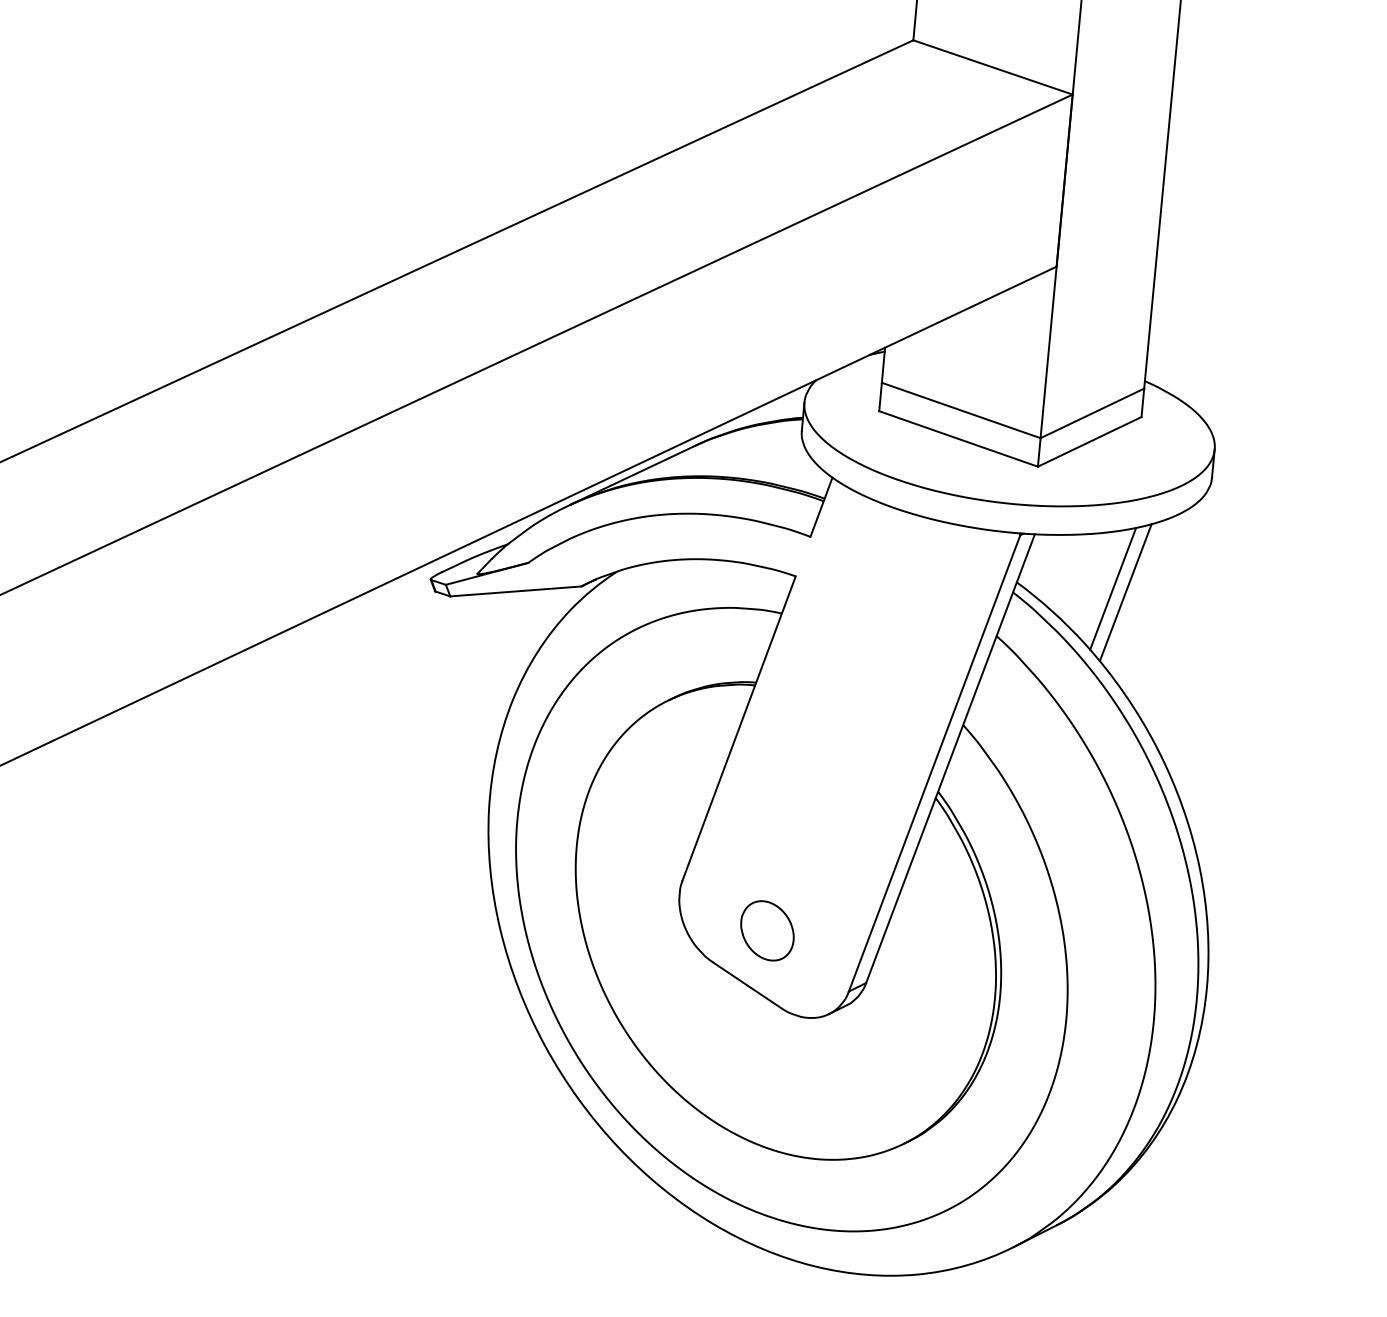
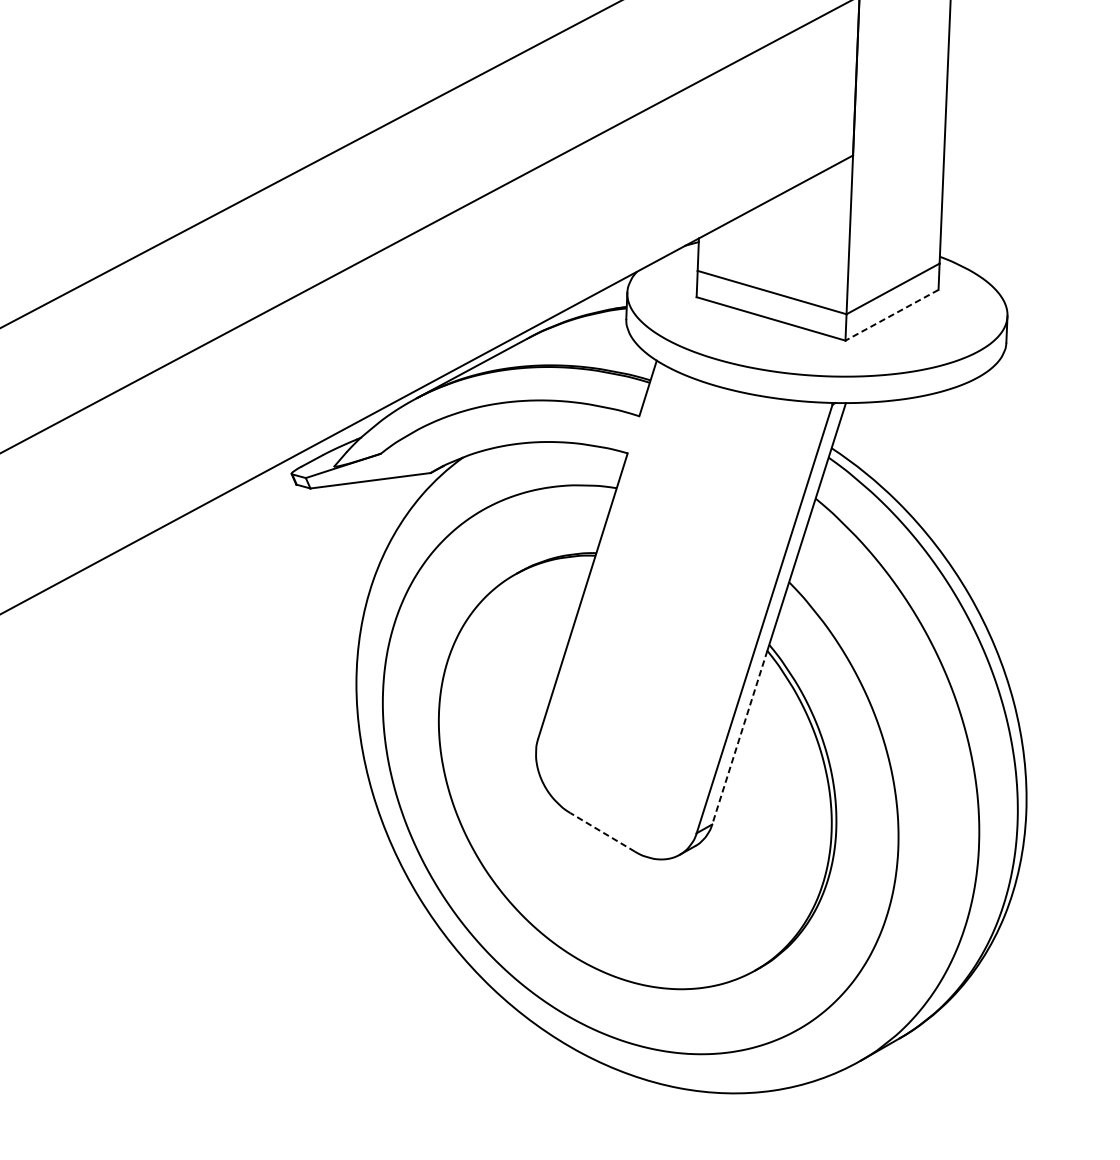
line: (1089, 442) -> (891, 315), solid -> dashed
line: (1113, 588) -> (920, 449), removed
line: (1125, 592) -> (932, 452), removed
line: (900, 890) -> (739, 737), solid -> dashed
part: (767, 930) -> (618, 780), removed
line: (747, 985) -> (603, 832), solid -> dashed

